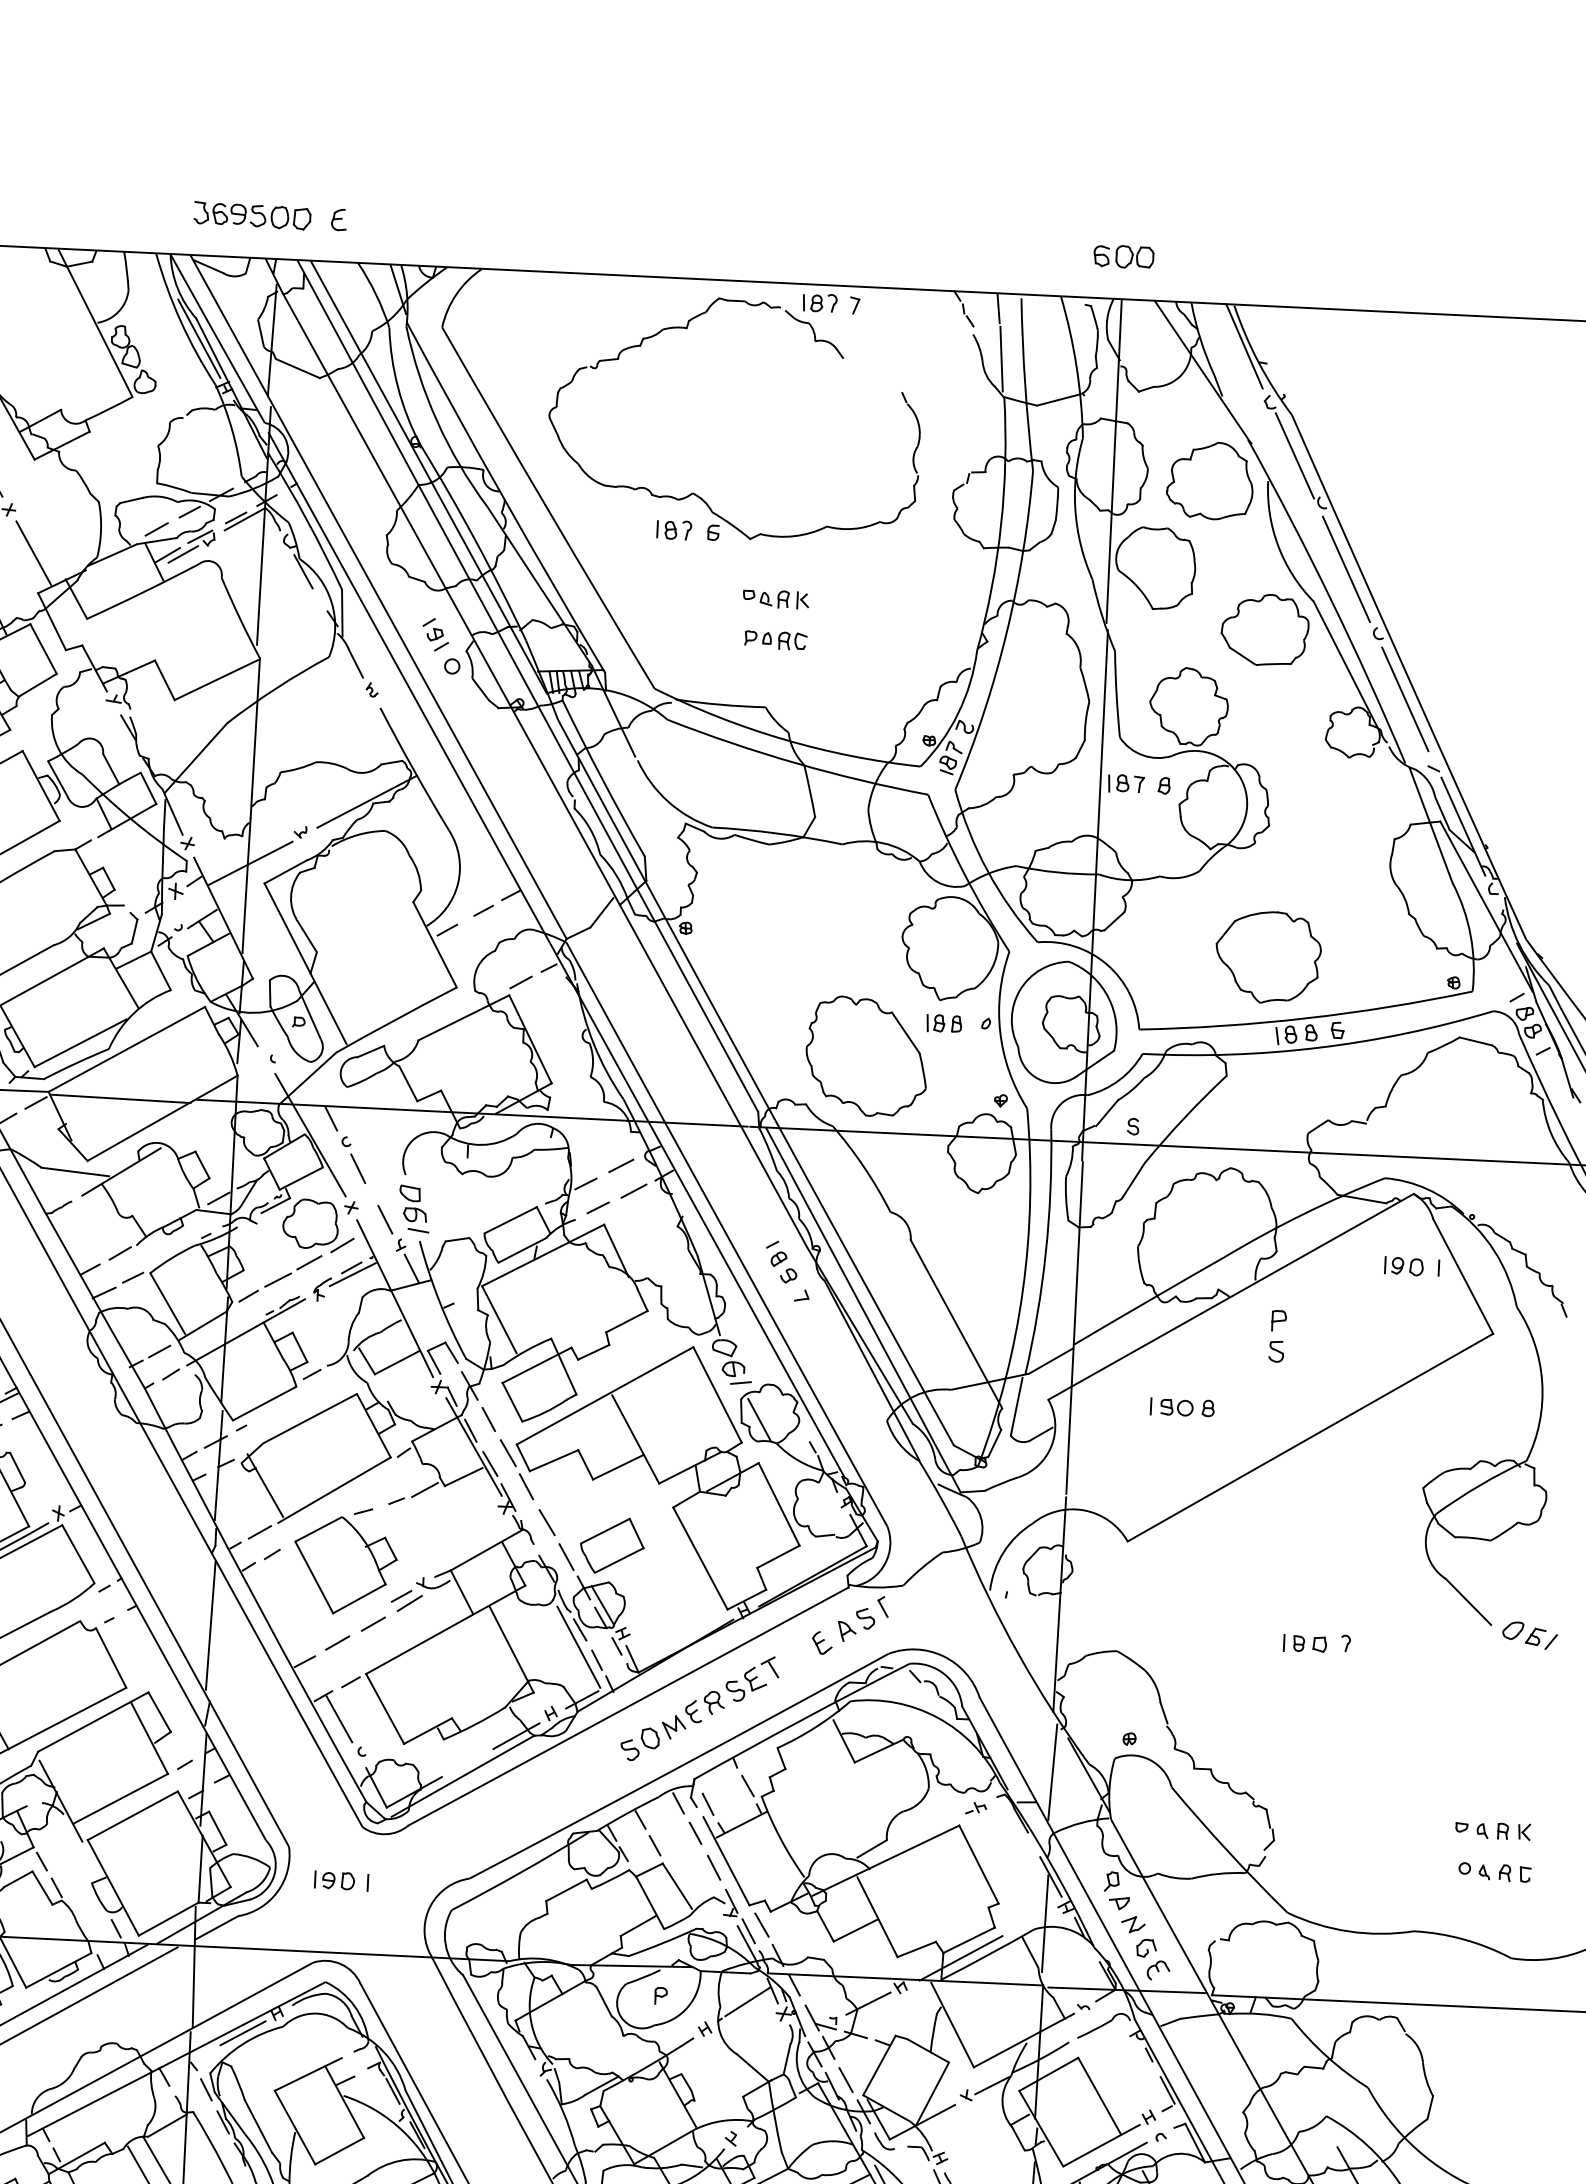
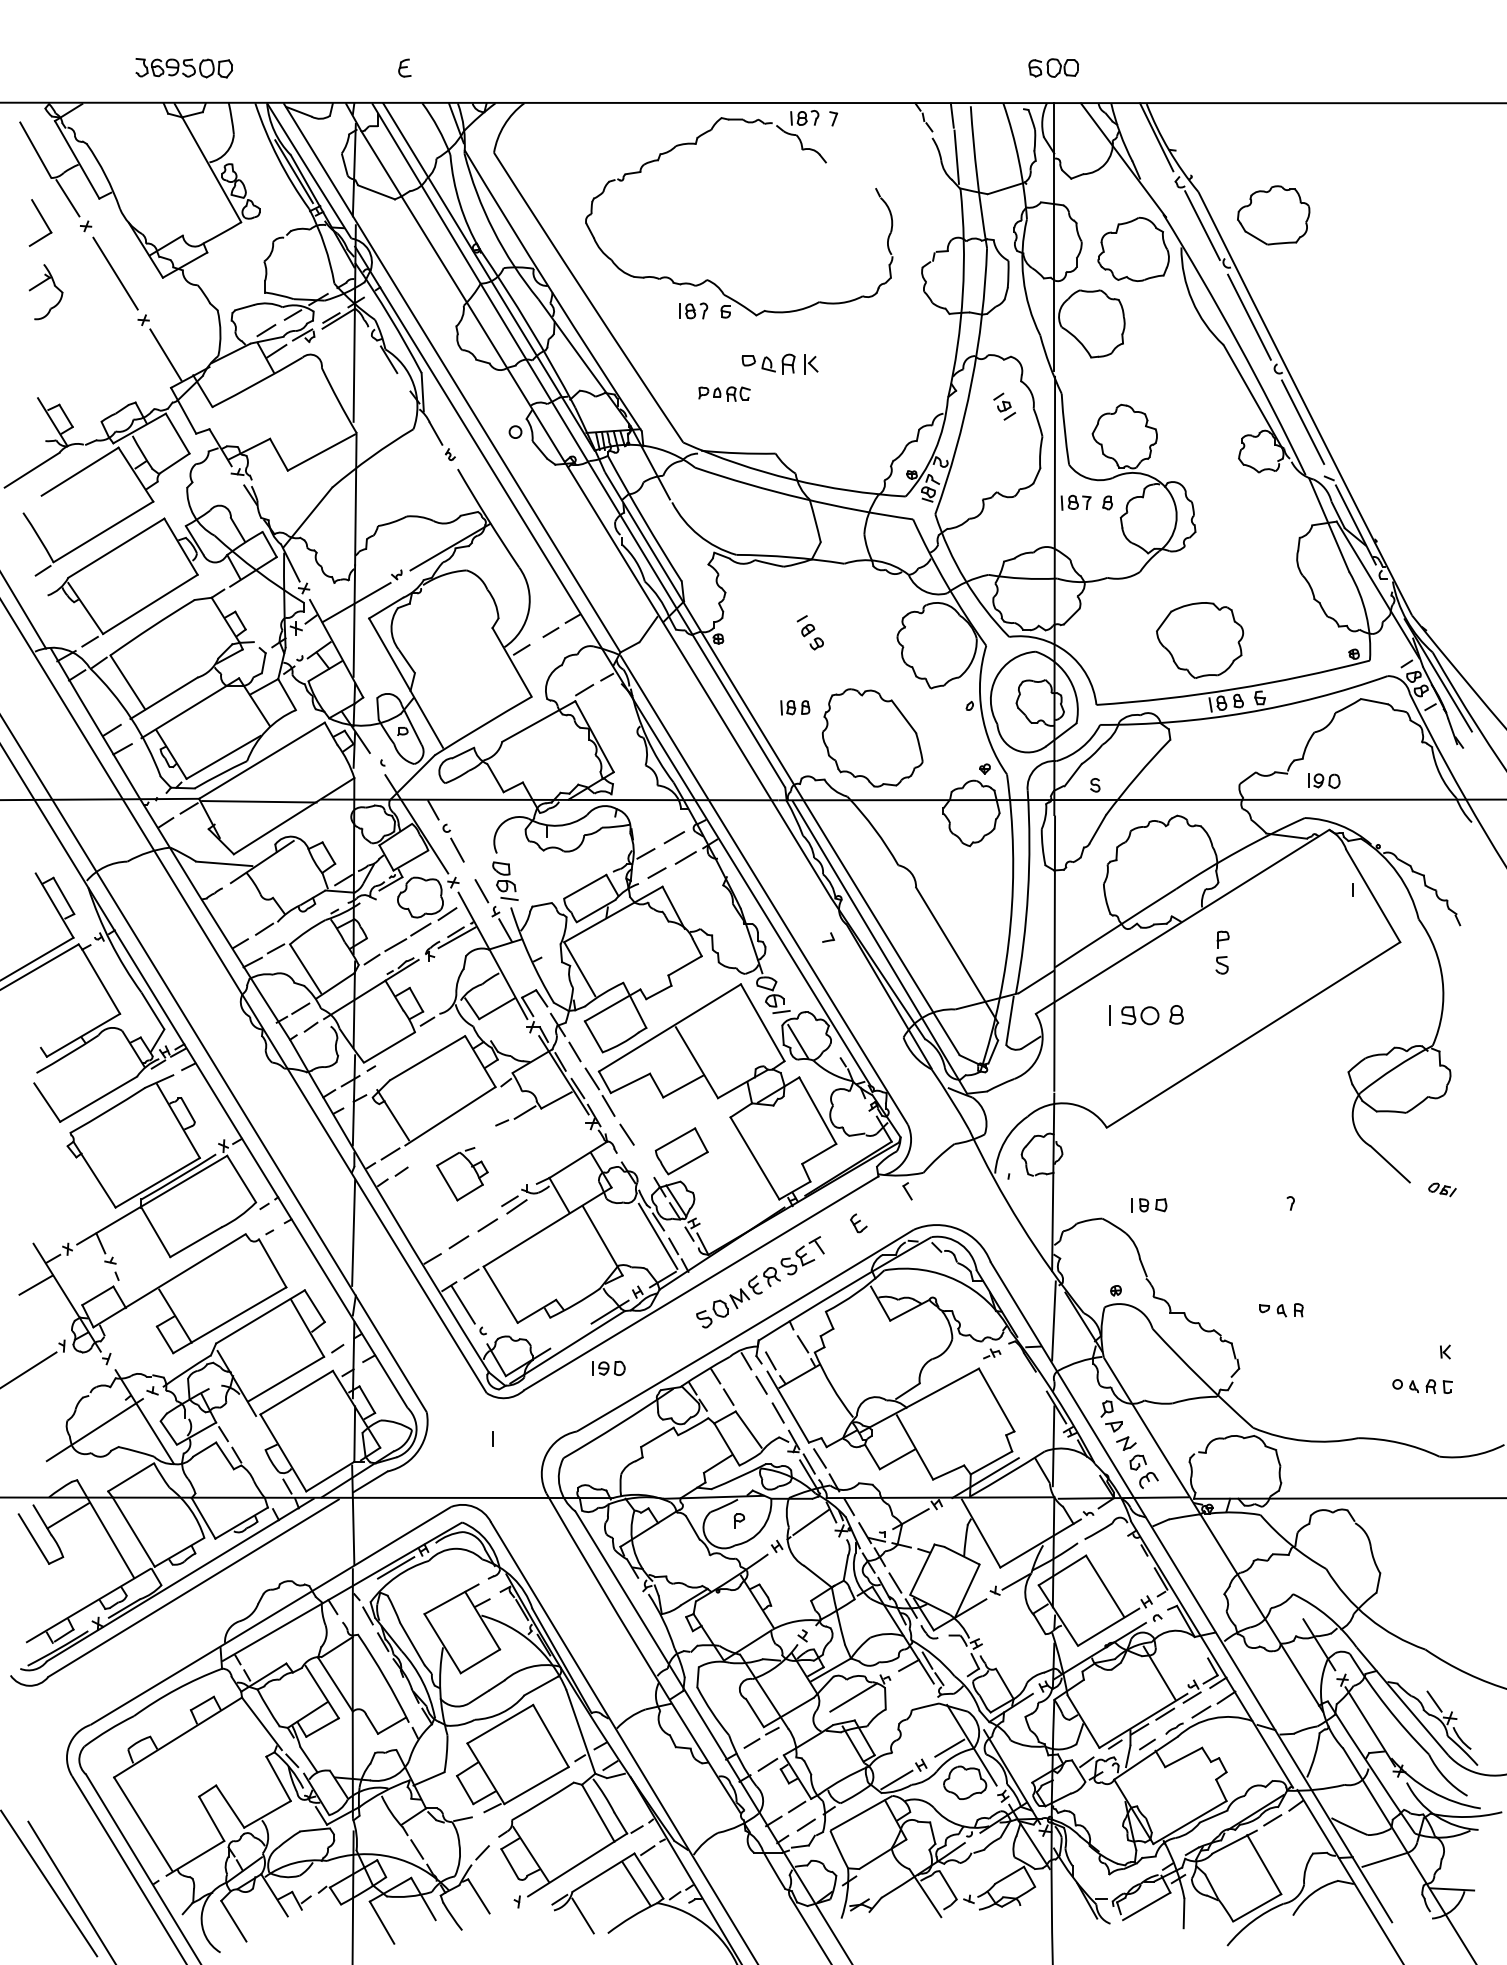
part: (251, 216) -> (183, 68), moved
line: (183, 553) -> (289, 349), removed
part: (775, 598) -> (779, 363), size x1.4
part: (1264, 630) -> (1273, 215), moved
part: (435, 634) -> (1004, 406), moved
part: (775, 639) -> (724, 393), moved
part: (944, 1023) -> (795, 707), moved
part: (780, 1261) -> (809, 632), moved
part: (1404, 1265) -> (1324, 780), moved
part: (1182, 1406) -> (1146, 1014), size x1.4
line: (566, 1557) -> (644, 1162), removed
part: (345, 1560) -> (462, 1173), size x0.6
part: (855, 1624) -> (885, 1206), removed
part: (1530, 1635) -> (1442, 1189), size x0.6
part: (1305, 1644) -> (1149, 1205), moved
part: (1482, 1830) -> (1281, 1310), moved
part: (334, 1879) -> (608, 1367), moved

